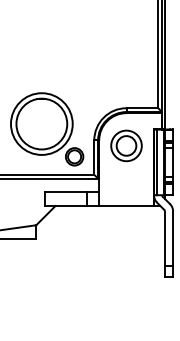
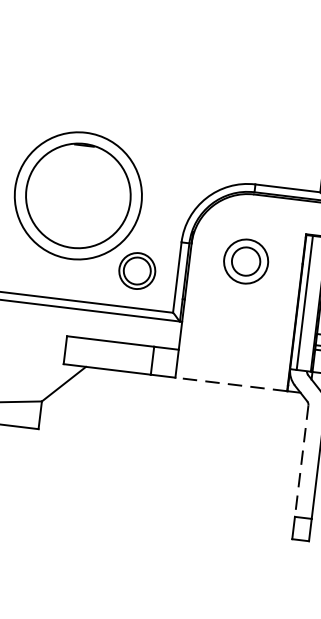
part: (126, 145) -> (246, 260), size x0.7
line: (126, 206) -> (231, 385), solid -> dashed
line: (164, 239) -> (300, 462), solid -> dashed

